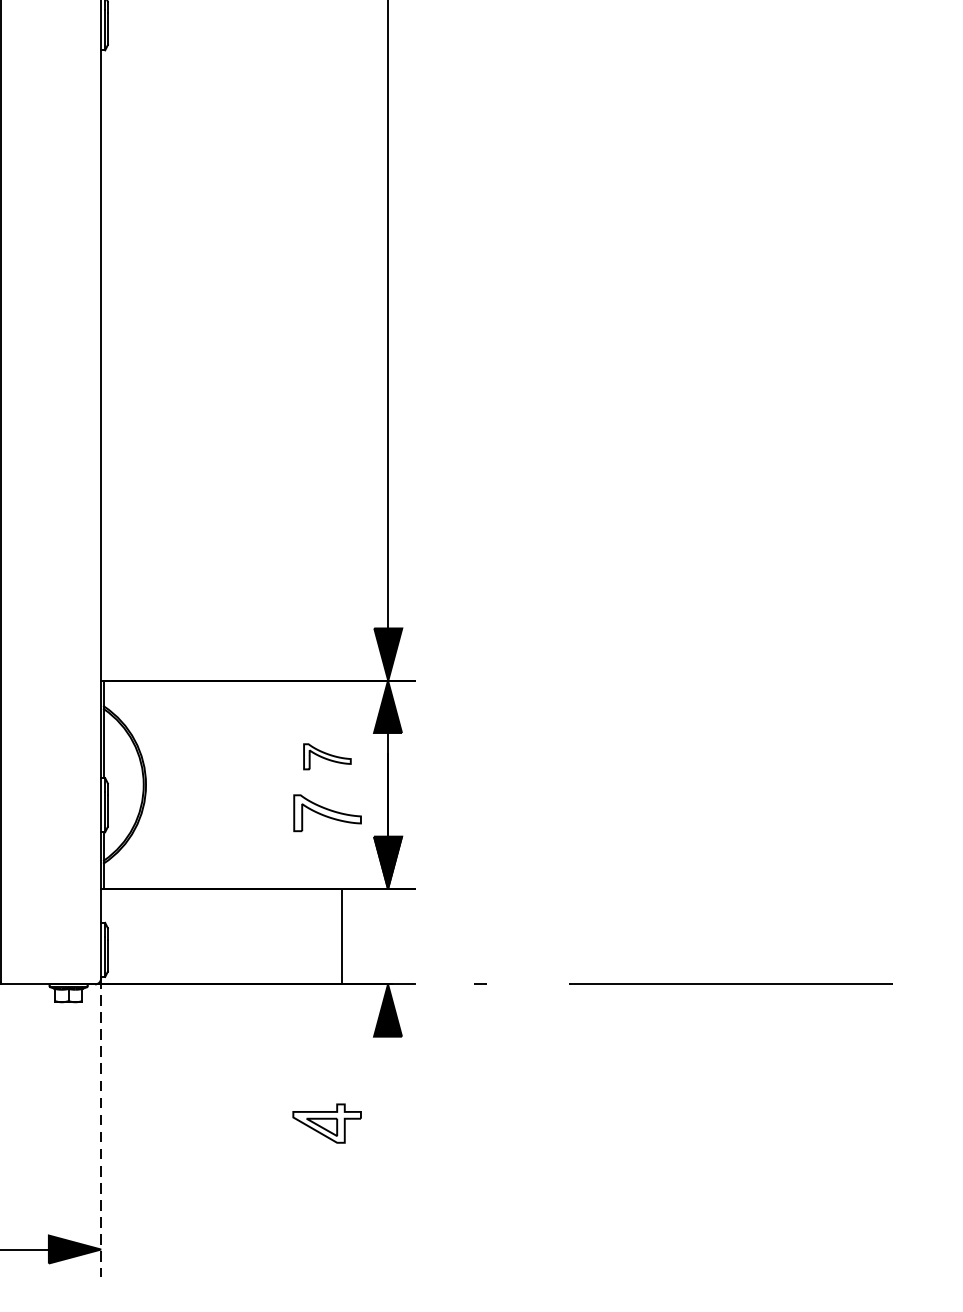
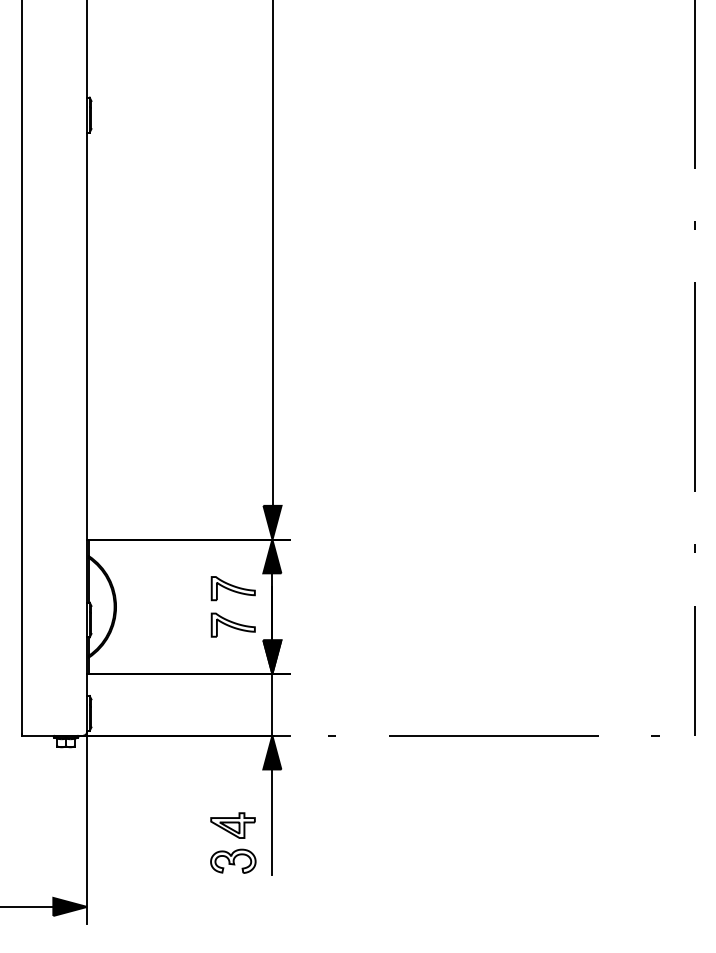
part: (326, 756) -> (232, 588), size x1.43
line: (341, 936) -> (272, 704), moved
line: (388, 1118) -> (272, 822), added
line: (101, 1128) -> (87, 828), dashed -> solid
part: (327, 1177) -> (233, 860), added

